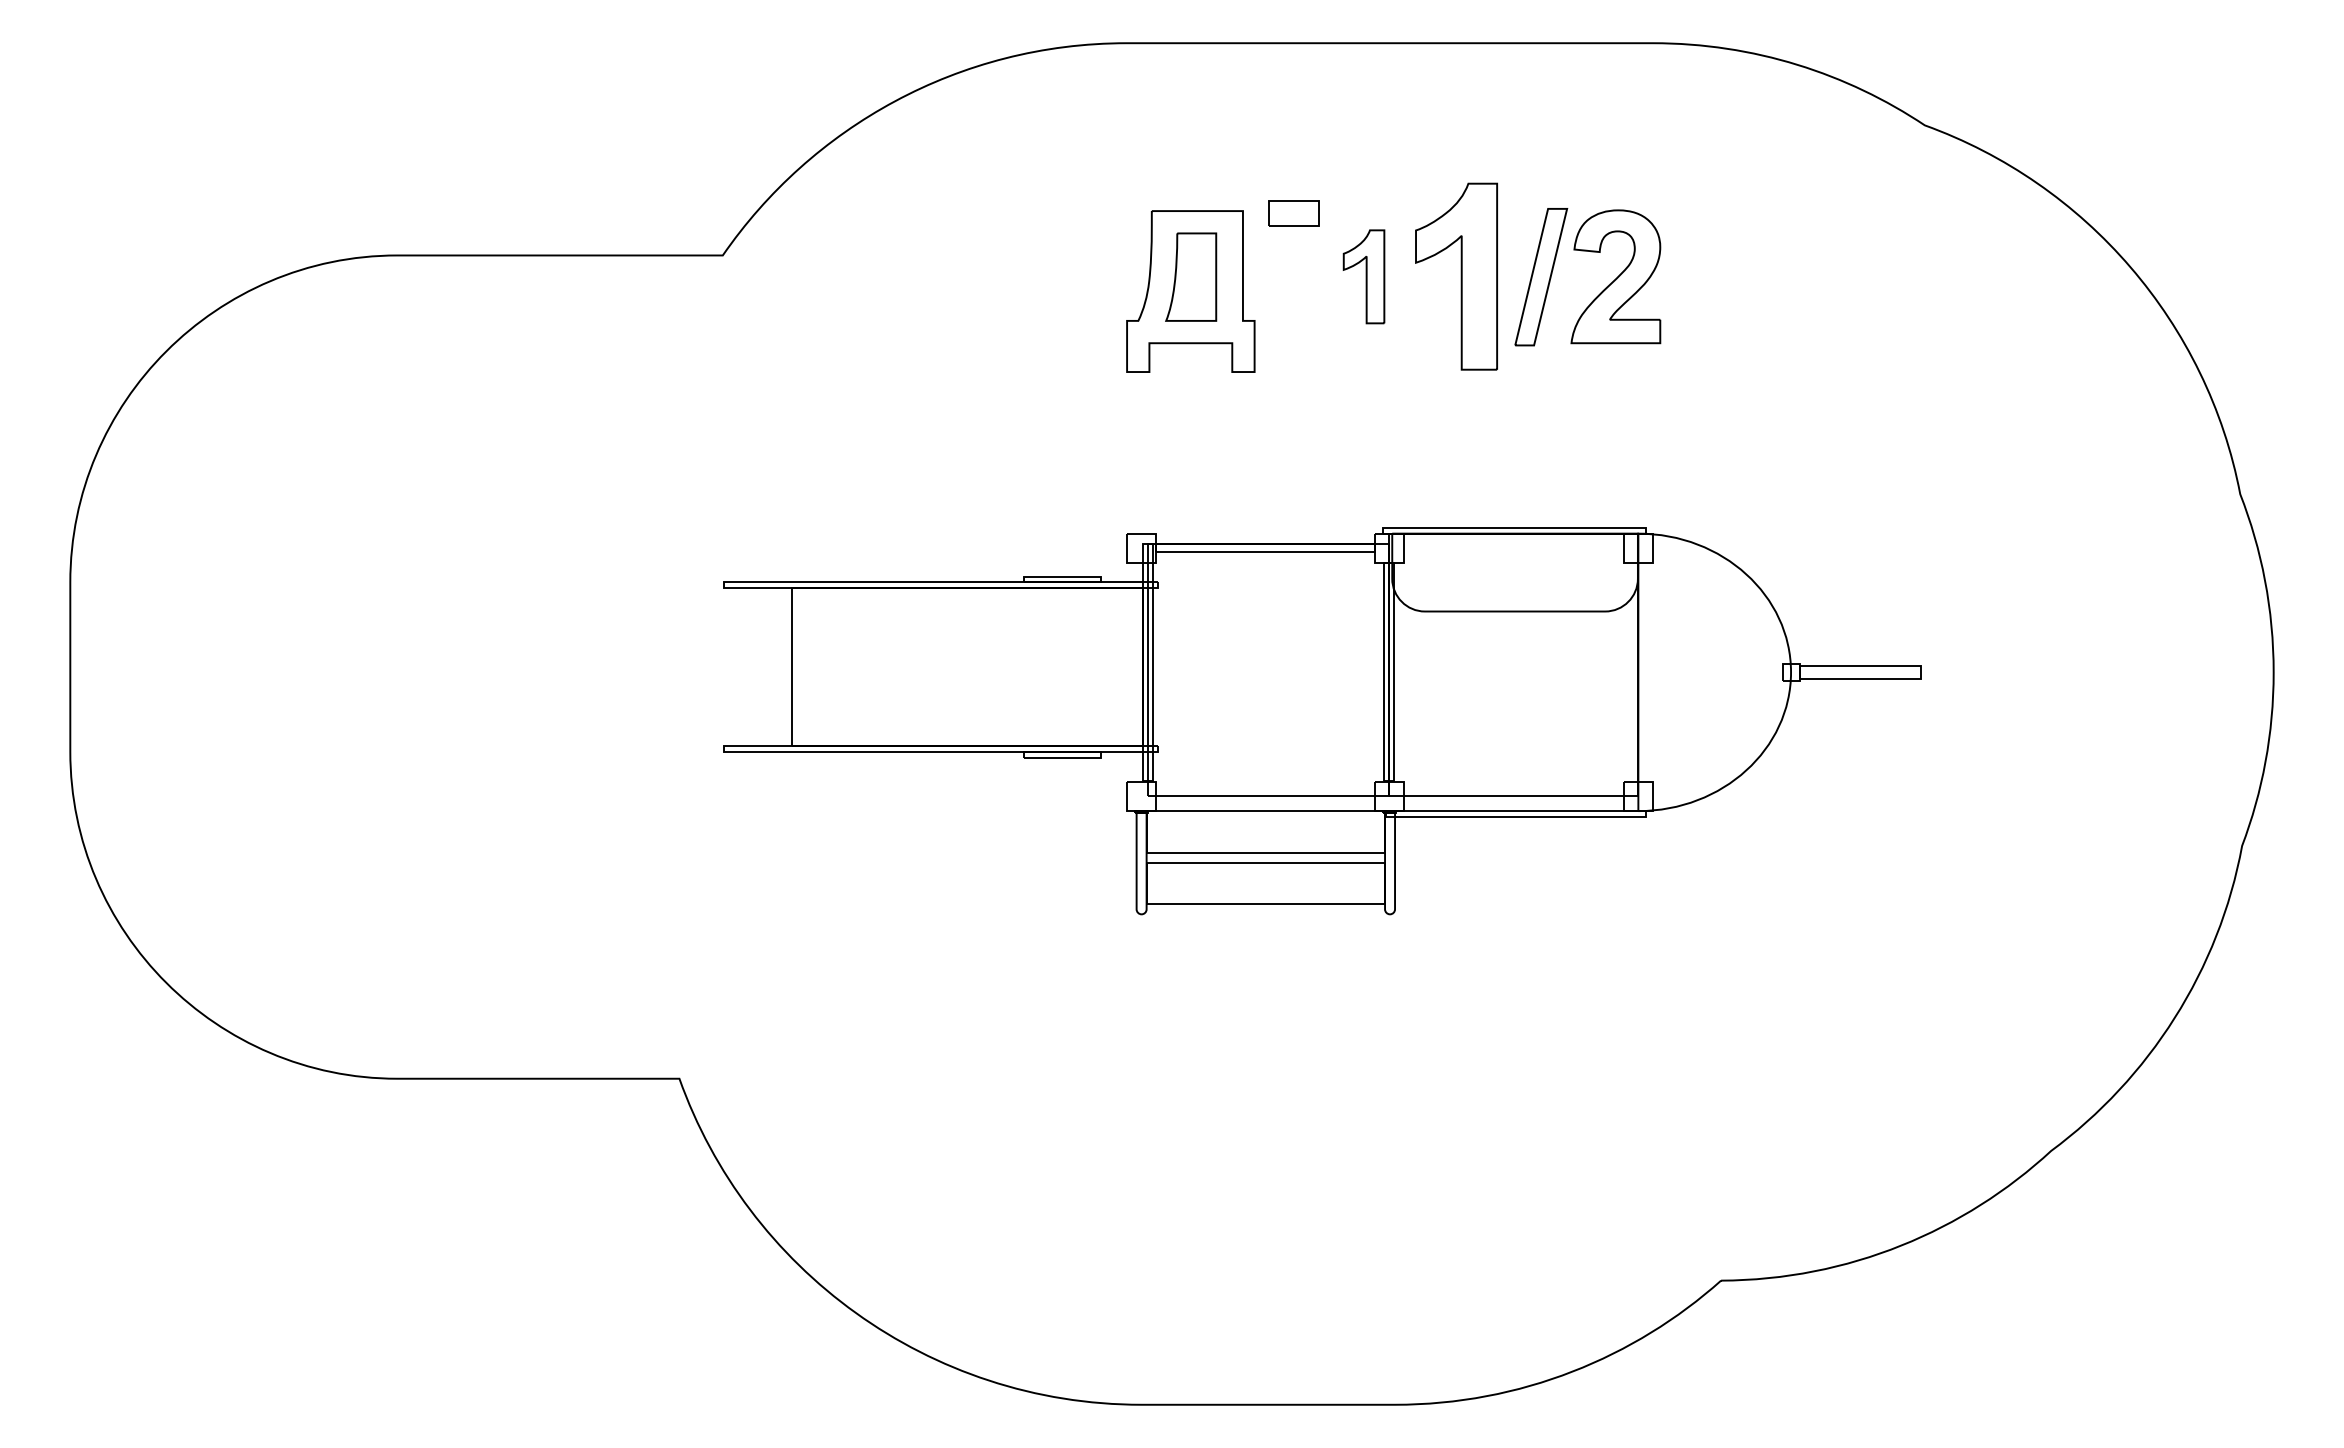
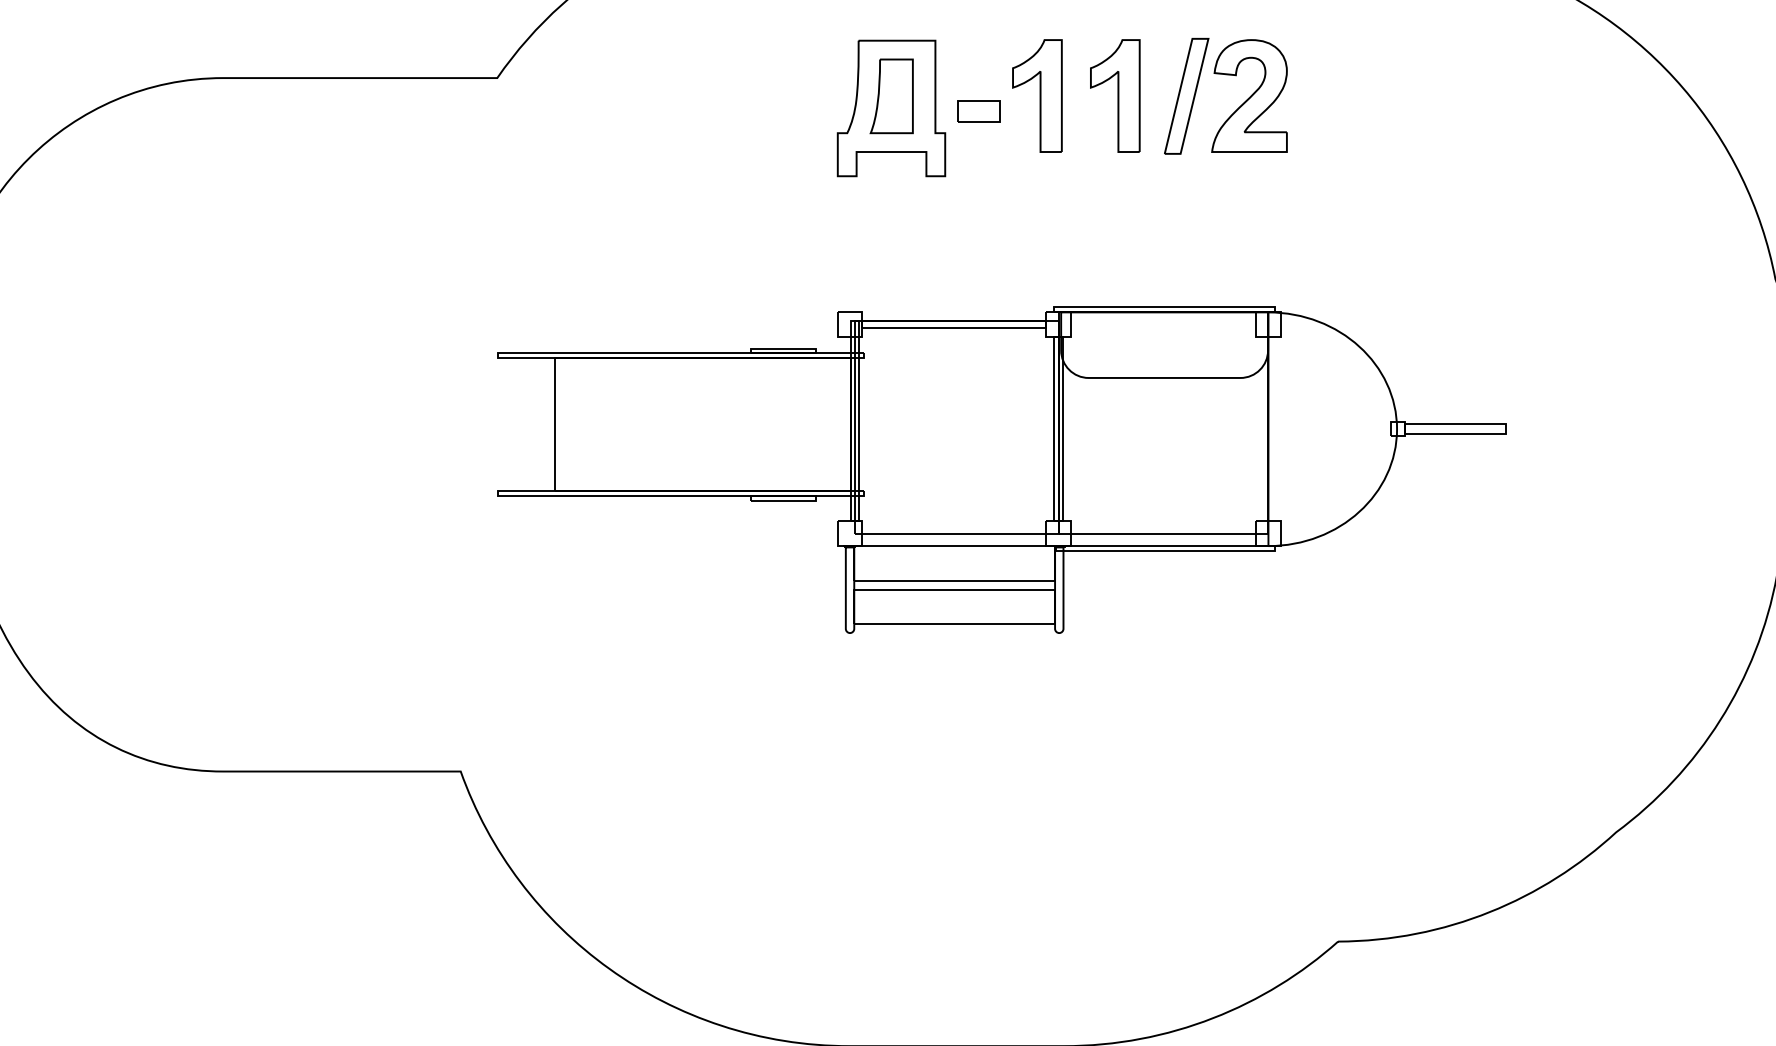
part: (1293, 213) -> (977, 111), moved
part: (1363, 276) -> (1036, 95), size x1.43
part: (1456, 276) -> (1115, 95), size x0.71

